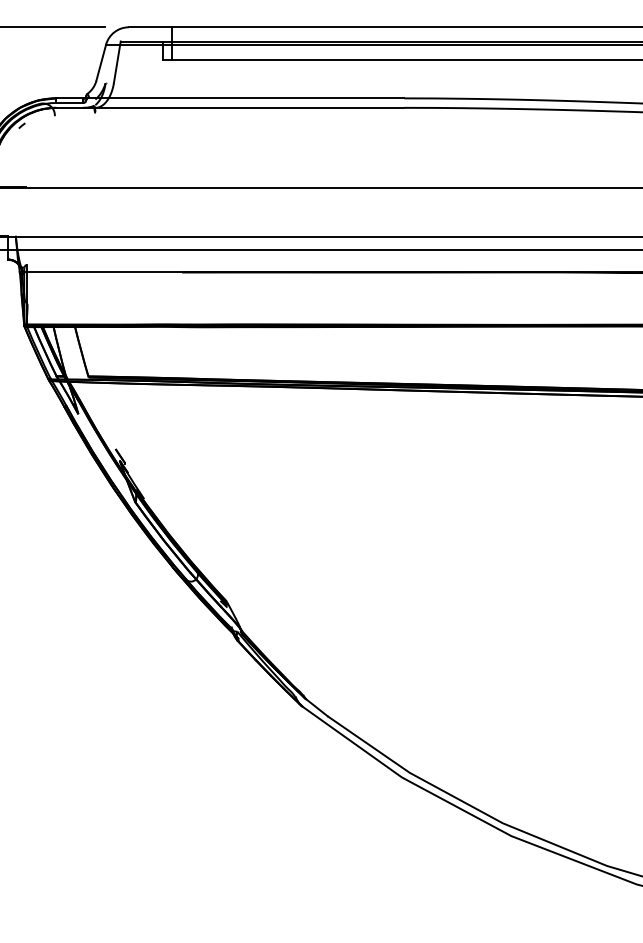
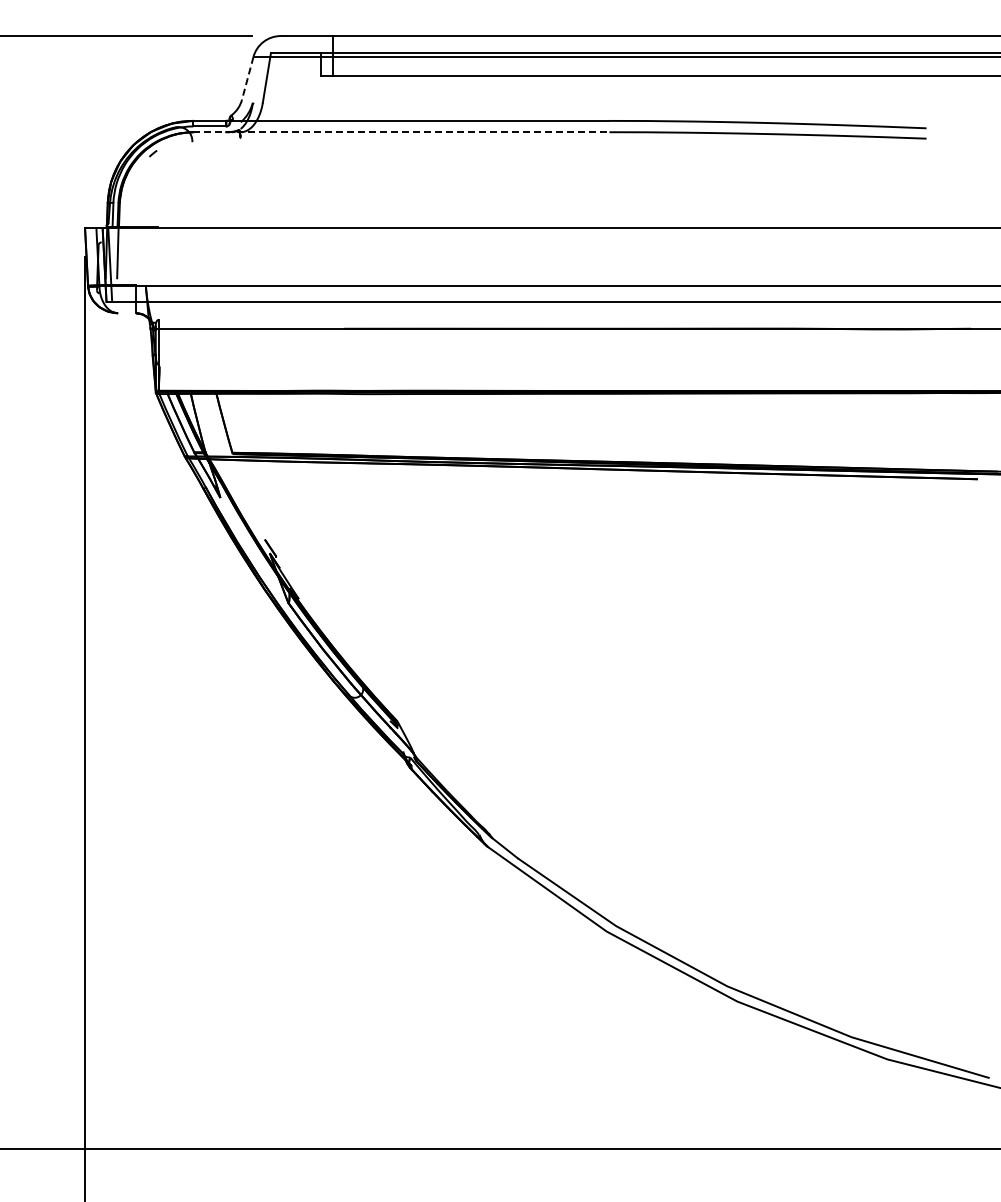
line: (101, 62) -> (247, 78), solid -> dashed
line: (230, 108) -> (401, 132), solid -> dashed

